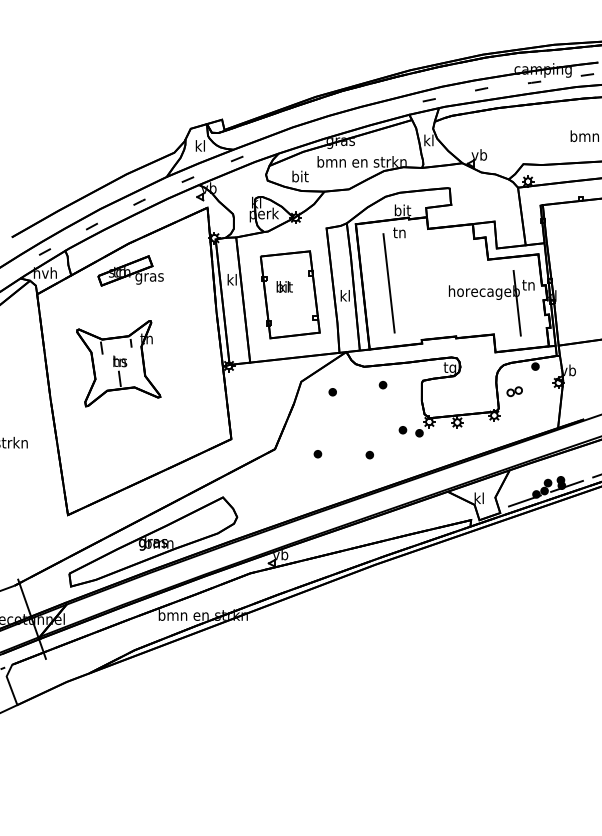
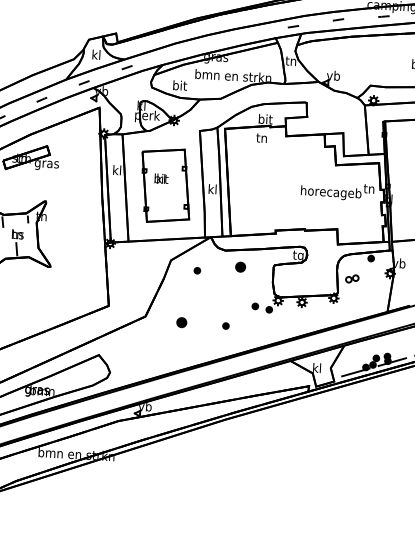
text: (428, 140) -> (290, 60), kl -> tn
line: (388, 283) -> (250, 180), removed
line: (516, 302) -> (358, 203), removed
part: (382, 384) -> (240, 266), size x1.6
part: (317, 454) -> (181, 323), size x1.6

